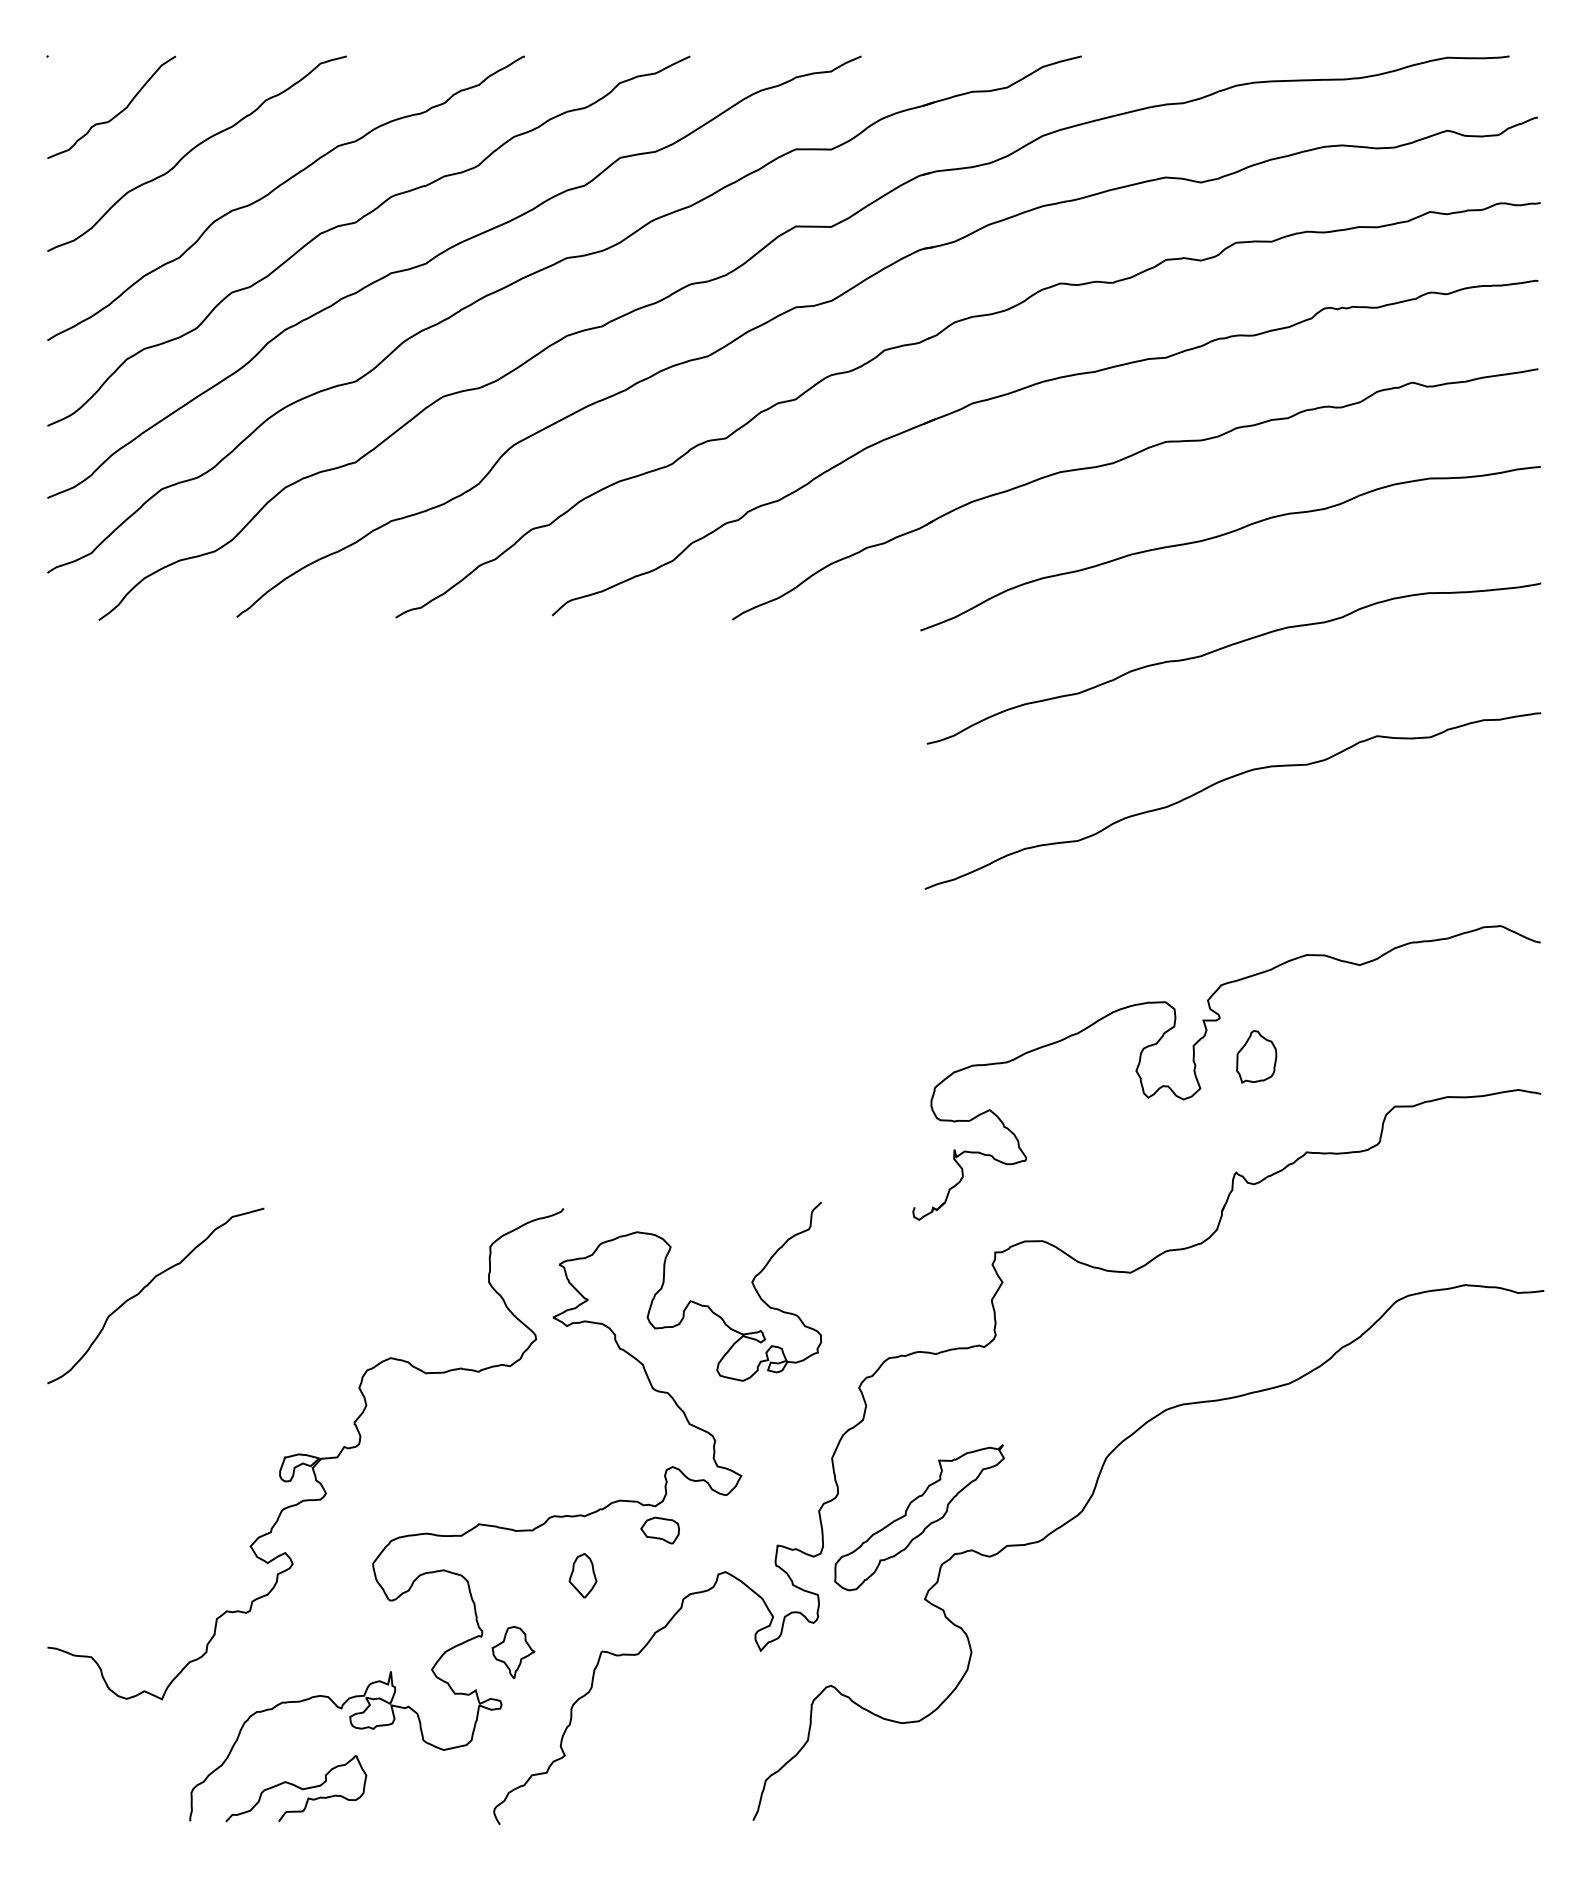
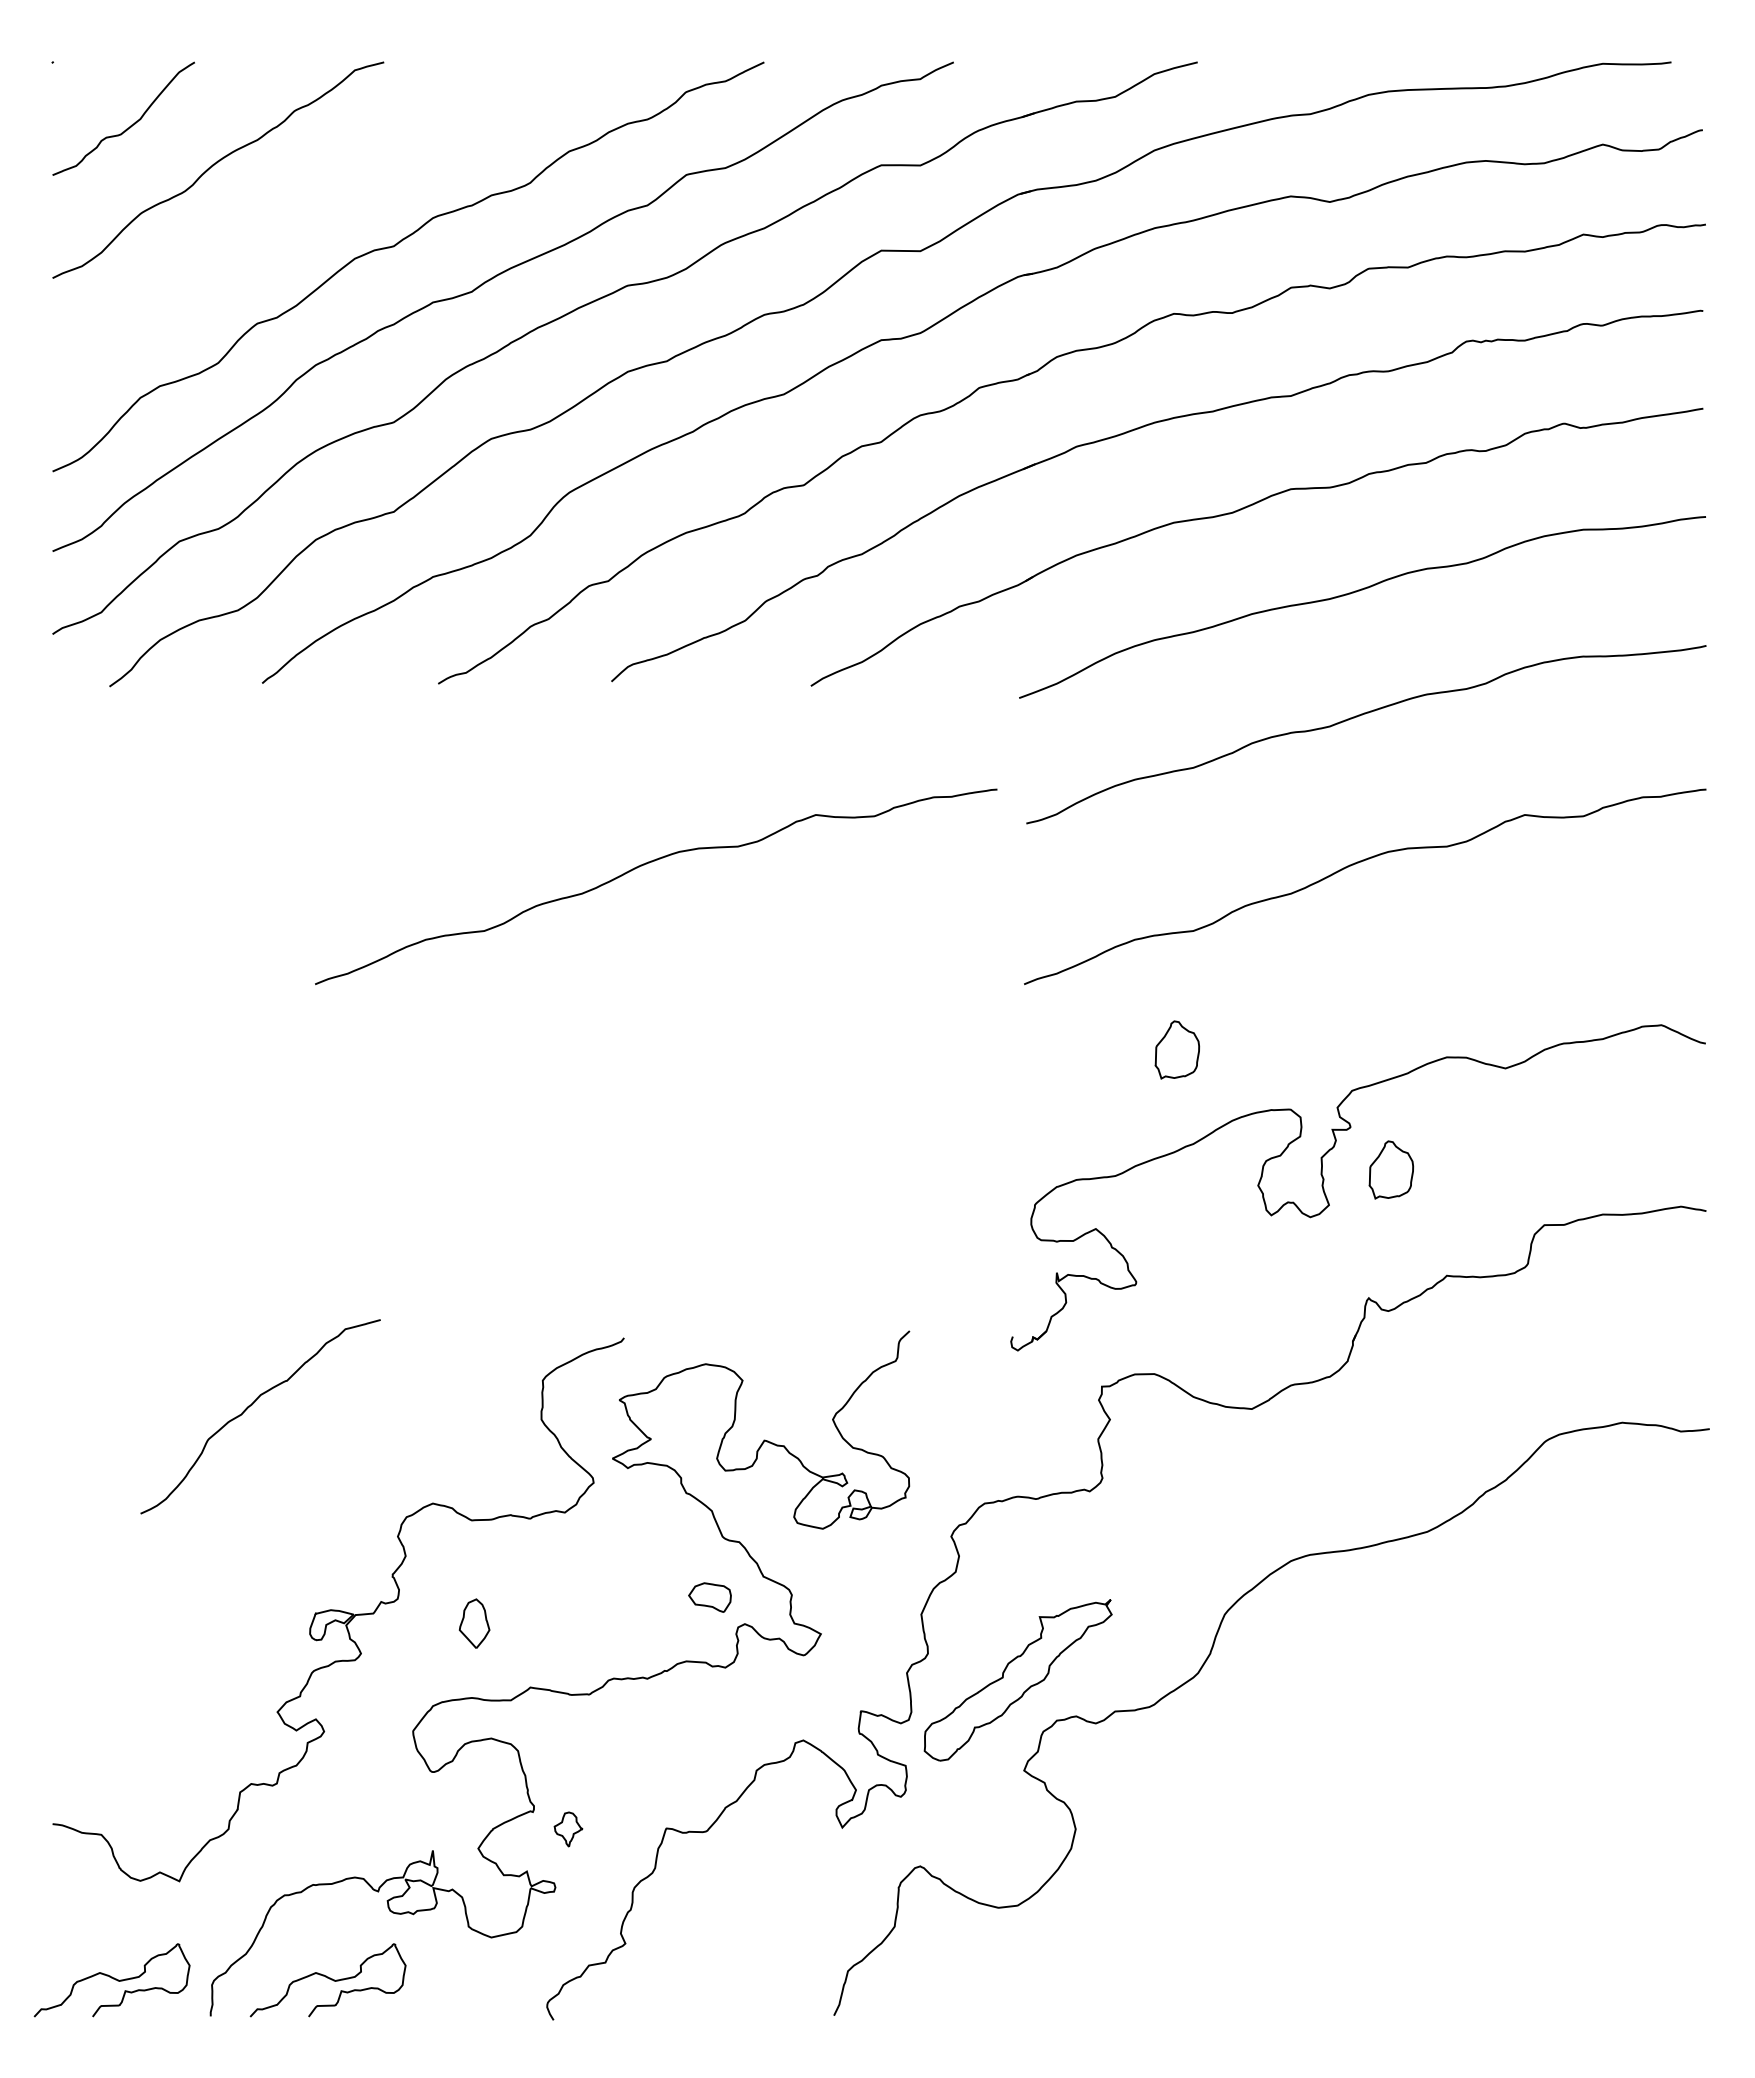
curve: (277, 188) -> (307, 208), removed
curve: (586, 779) -> (649, 863), added
part: (1063, 947) -> (1177, 1049), added
curve: (148, 1285) -> (252, 1405), moved
part: (659, 1530) -> (709, 1597), moved
part: (582, 1575) -> (474, 1623), moved
part: (513, 1652) -> (568, 1829), size x0.6
curve: (100, 1787) -> (111, 1978), added

